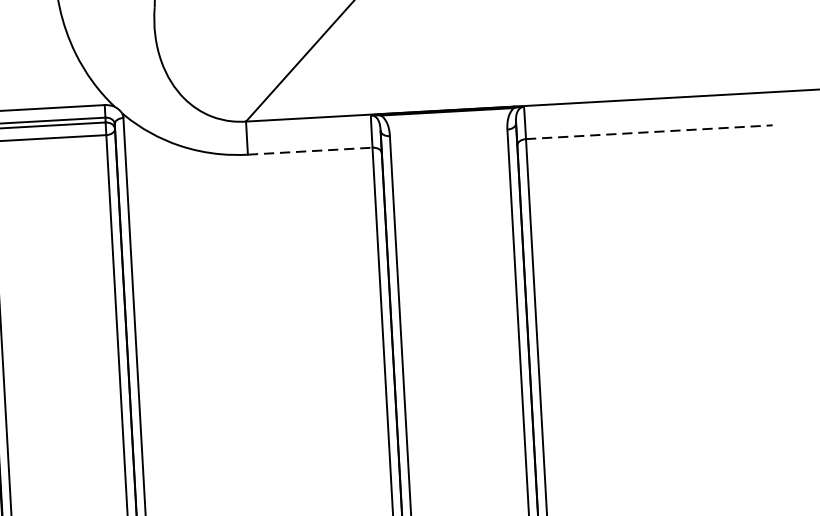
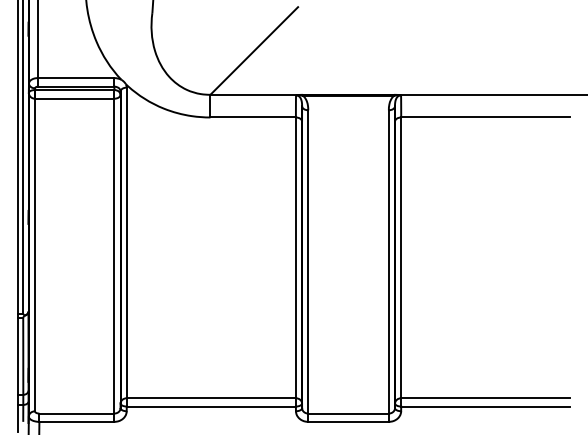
line: (648, 132) -> (485, 117), dashed -> solid
line: (310, 151) -> (253, 117), dashed -> solid

